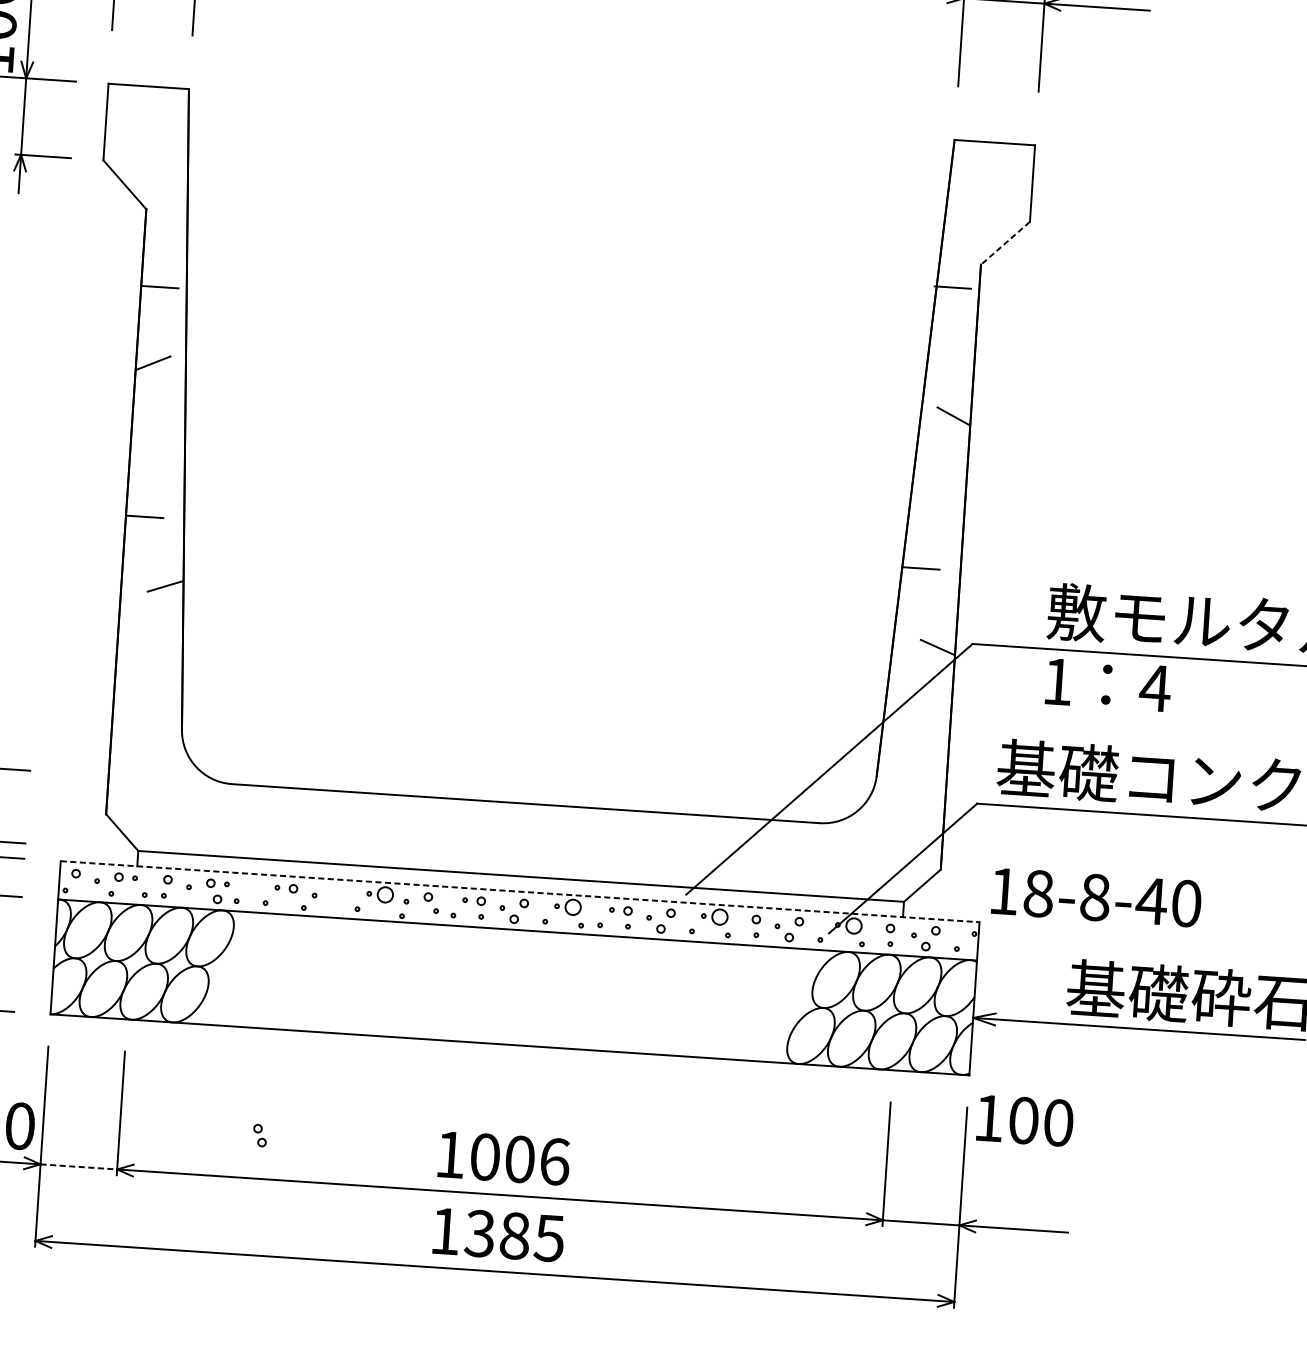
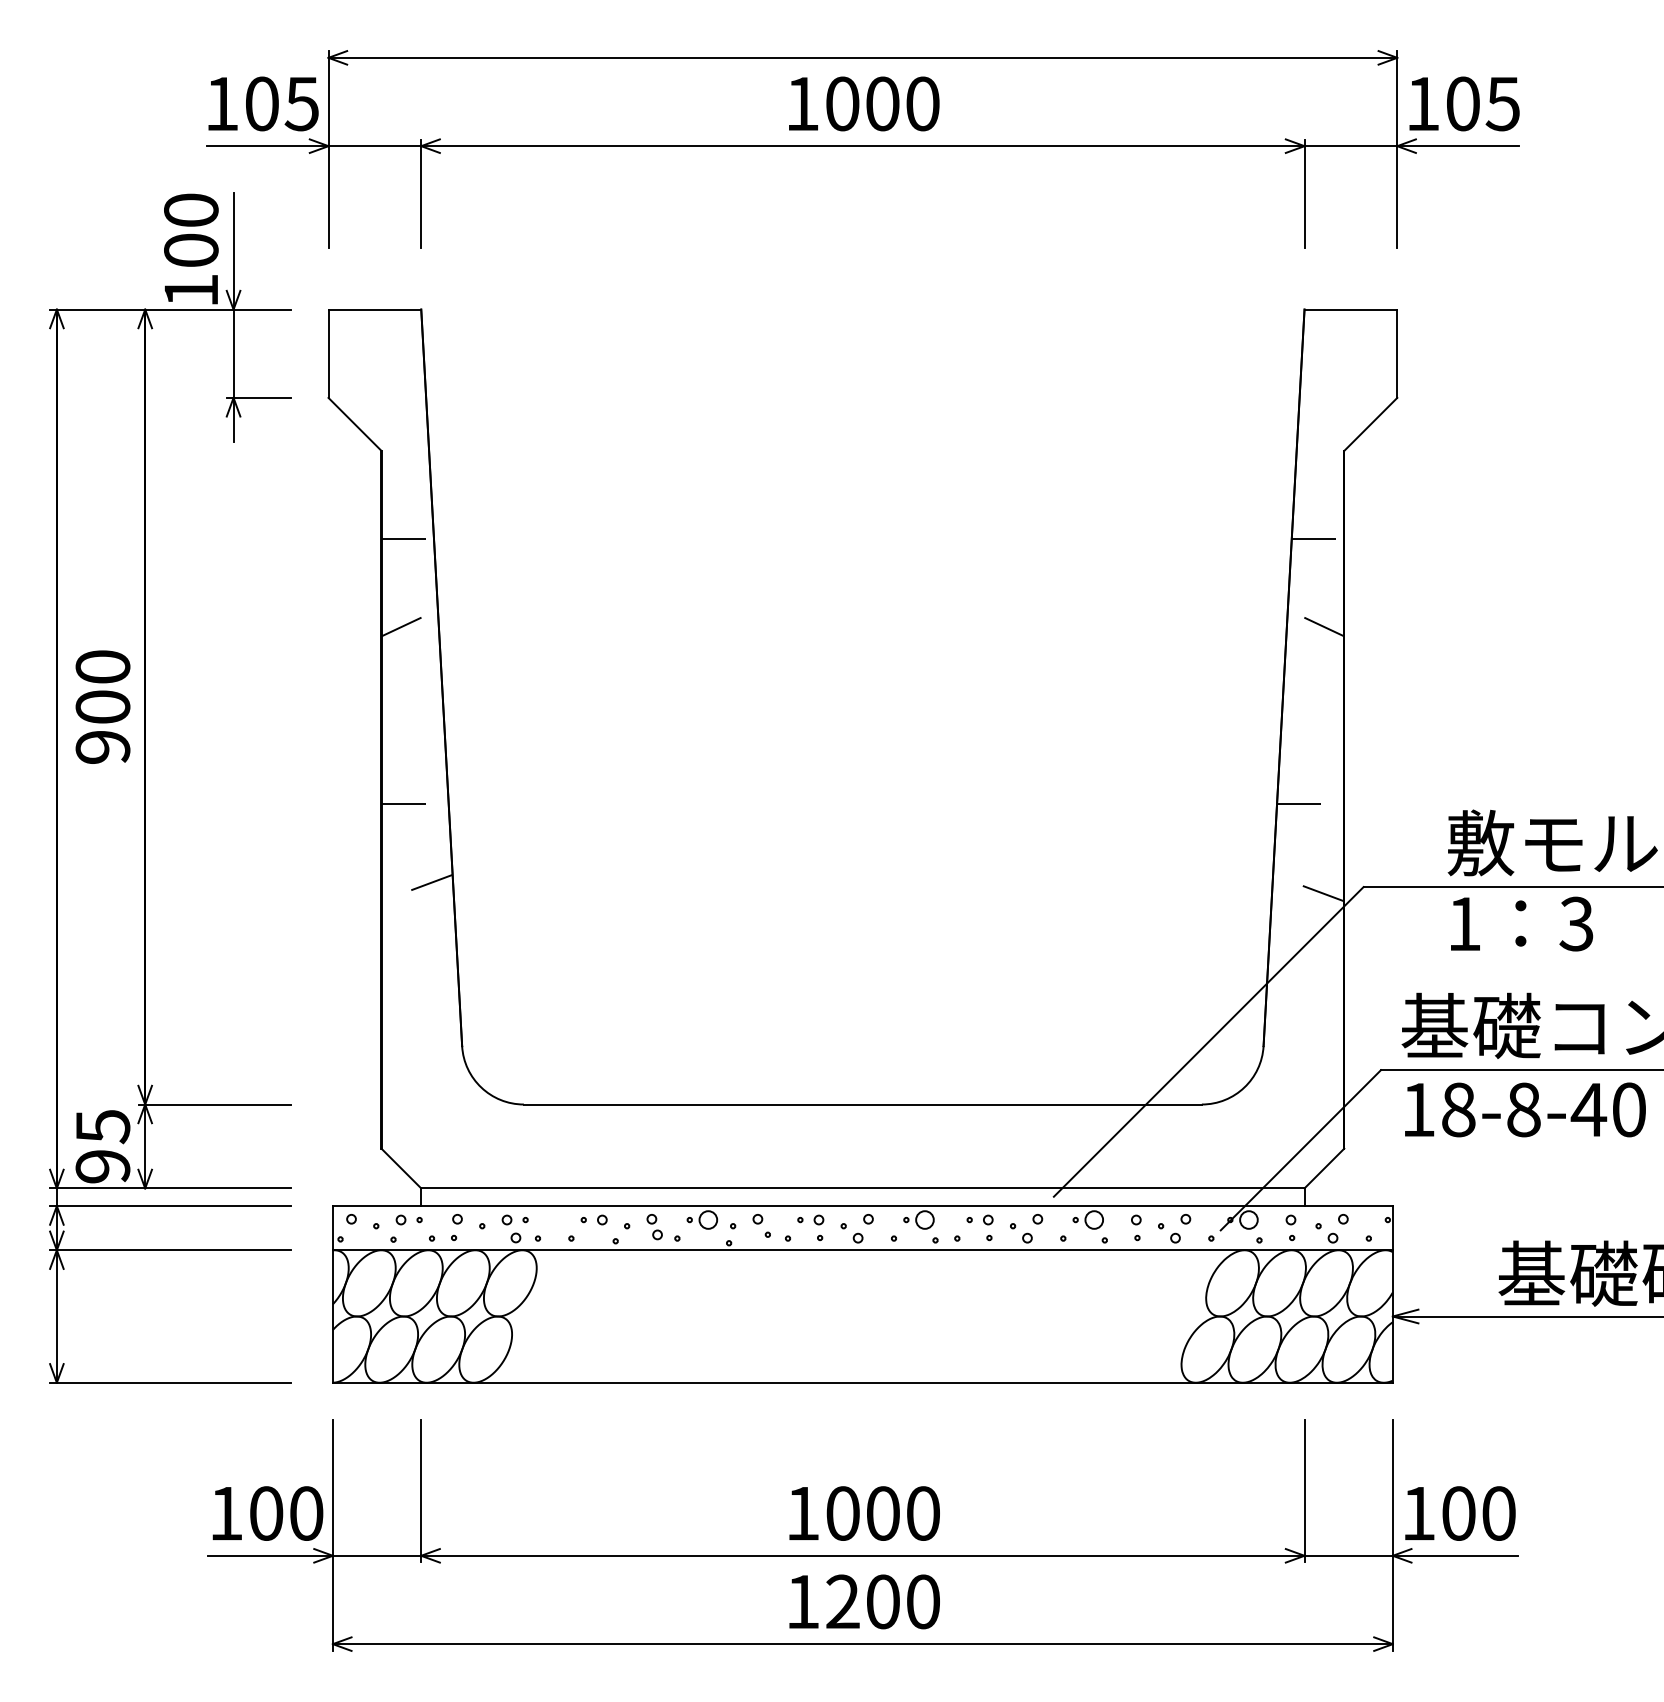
line: (1005, 243) -> (1370, 424), dashed -> solid
line: (956, 288) -> (1317, 539), moved
text: (1155, 687) -> (1576, 923), 4 -> 3
line: (519, 892) -> (862, 1206), dashed -> solid
text: (1096, 897) -> (1525, 1109), moved
text: (1025, 1120) -> (1460, 1513), moved
part: (259, 1135) -> (654, 1227), moved
text: (554, 1161) -> (923, 1513), 1006 -> 1000
line: (79, 1166) -> (377, 1555), dashed -> solid
text: (514, 1235) -> (882, 1601), 1385 -> 1200

